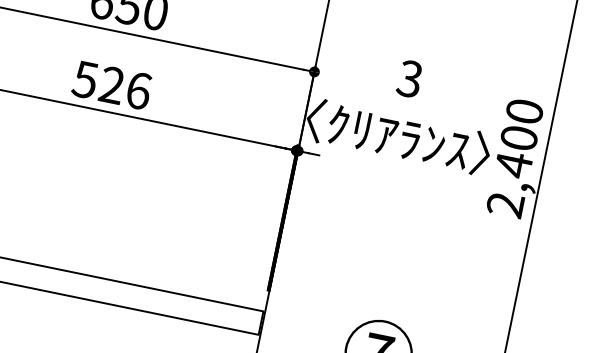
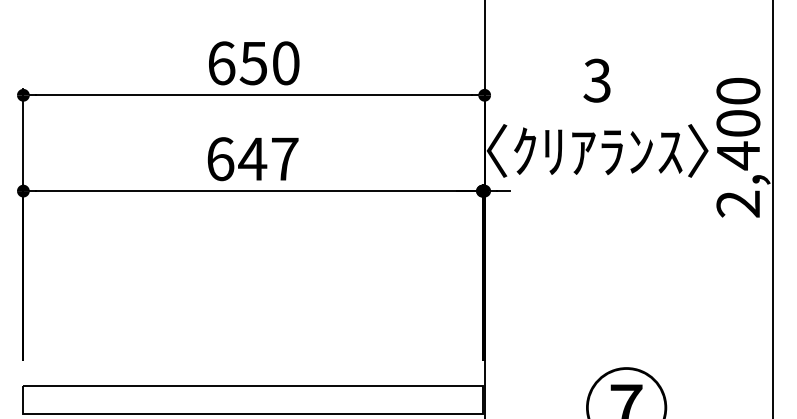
text: (111, 85) -> (252, 159), 526 -> 647

